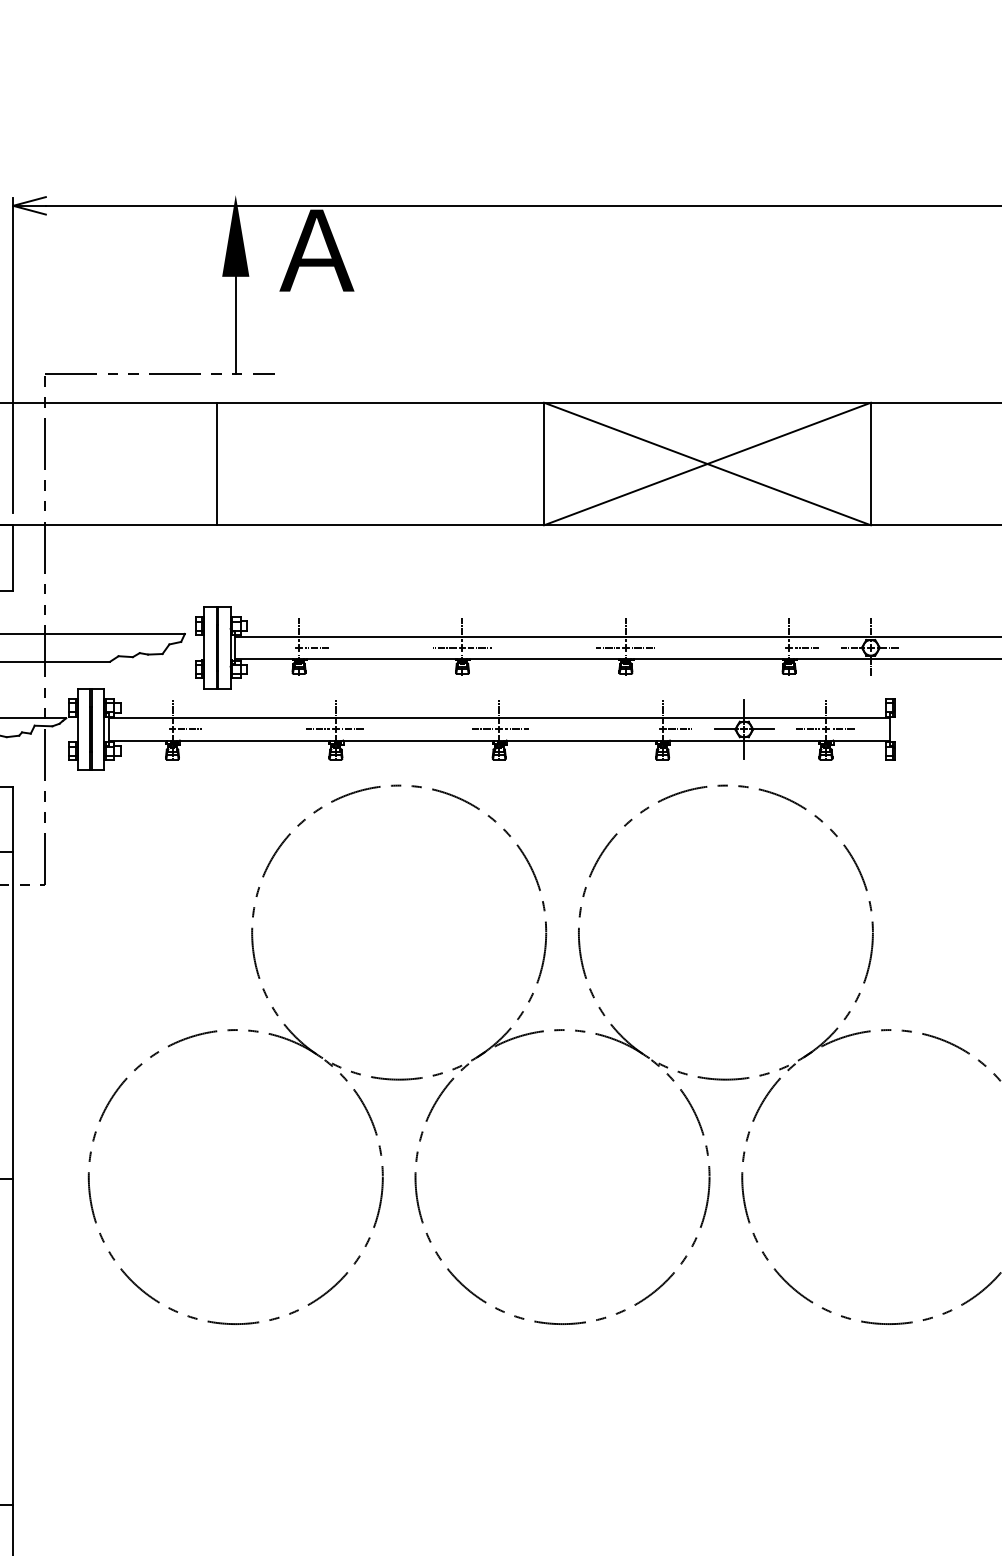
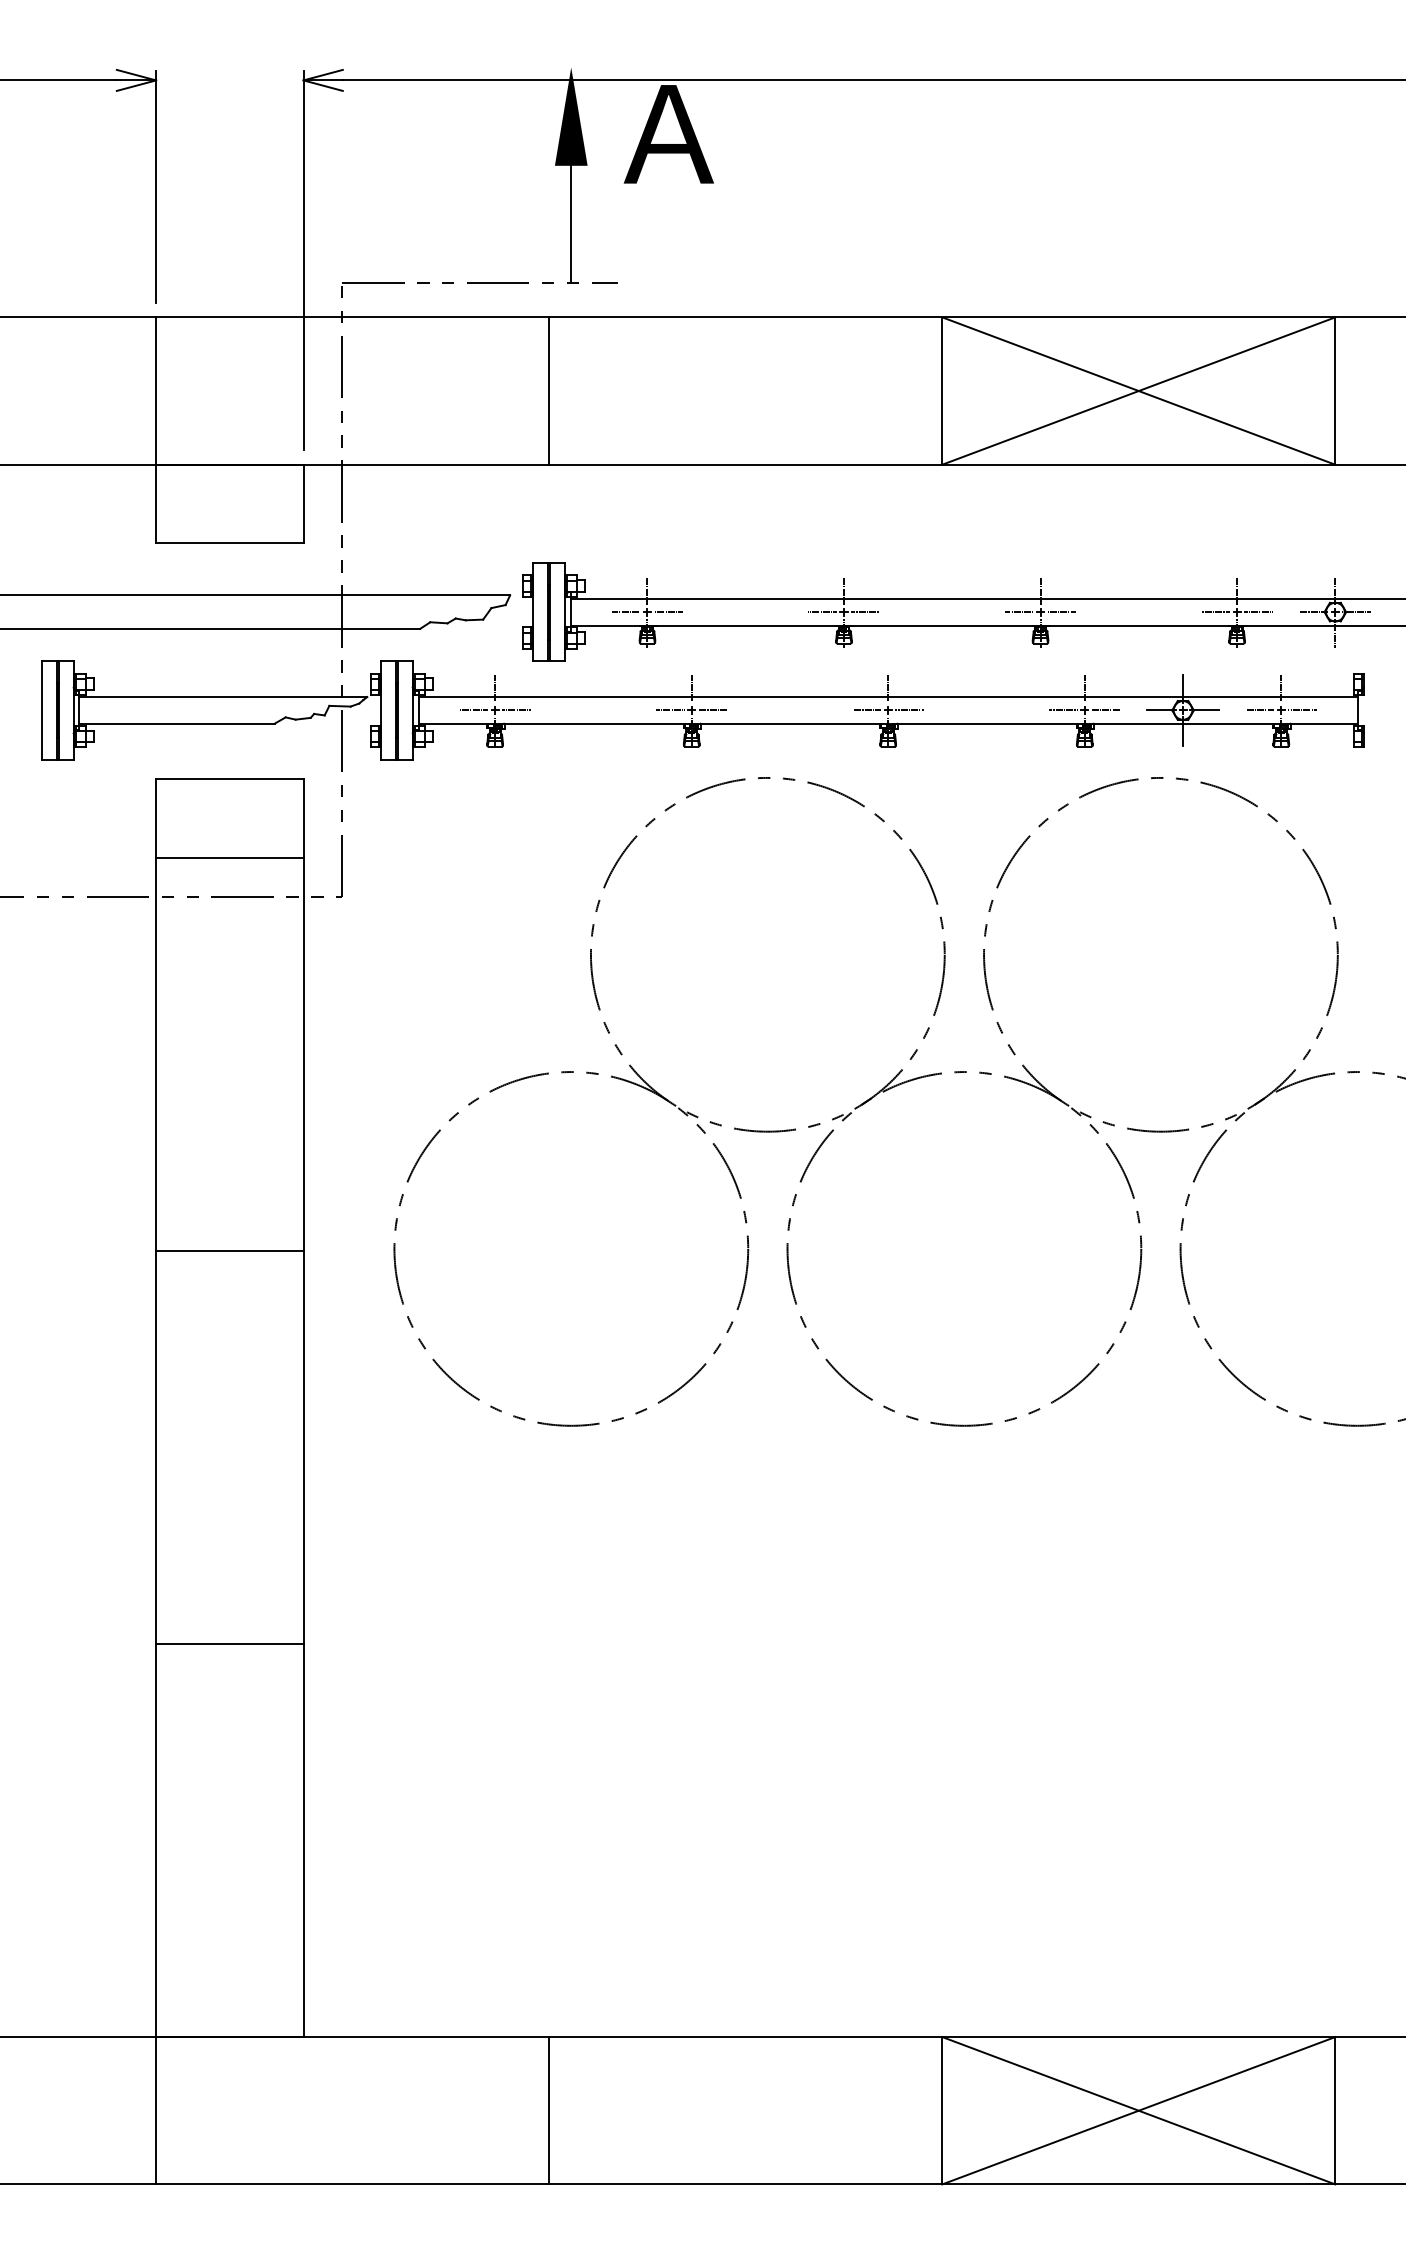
line: (280, 648) -> (625, 612), added
line: (771, 648) -> (1215, 612), added
line: (154, 729) -> (473, 710), added
line: (644, 729) -> (1063, 710), added

